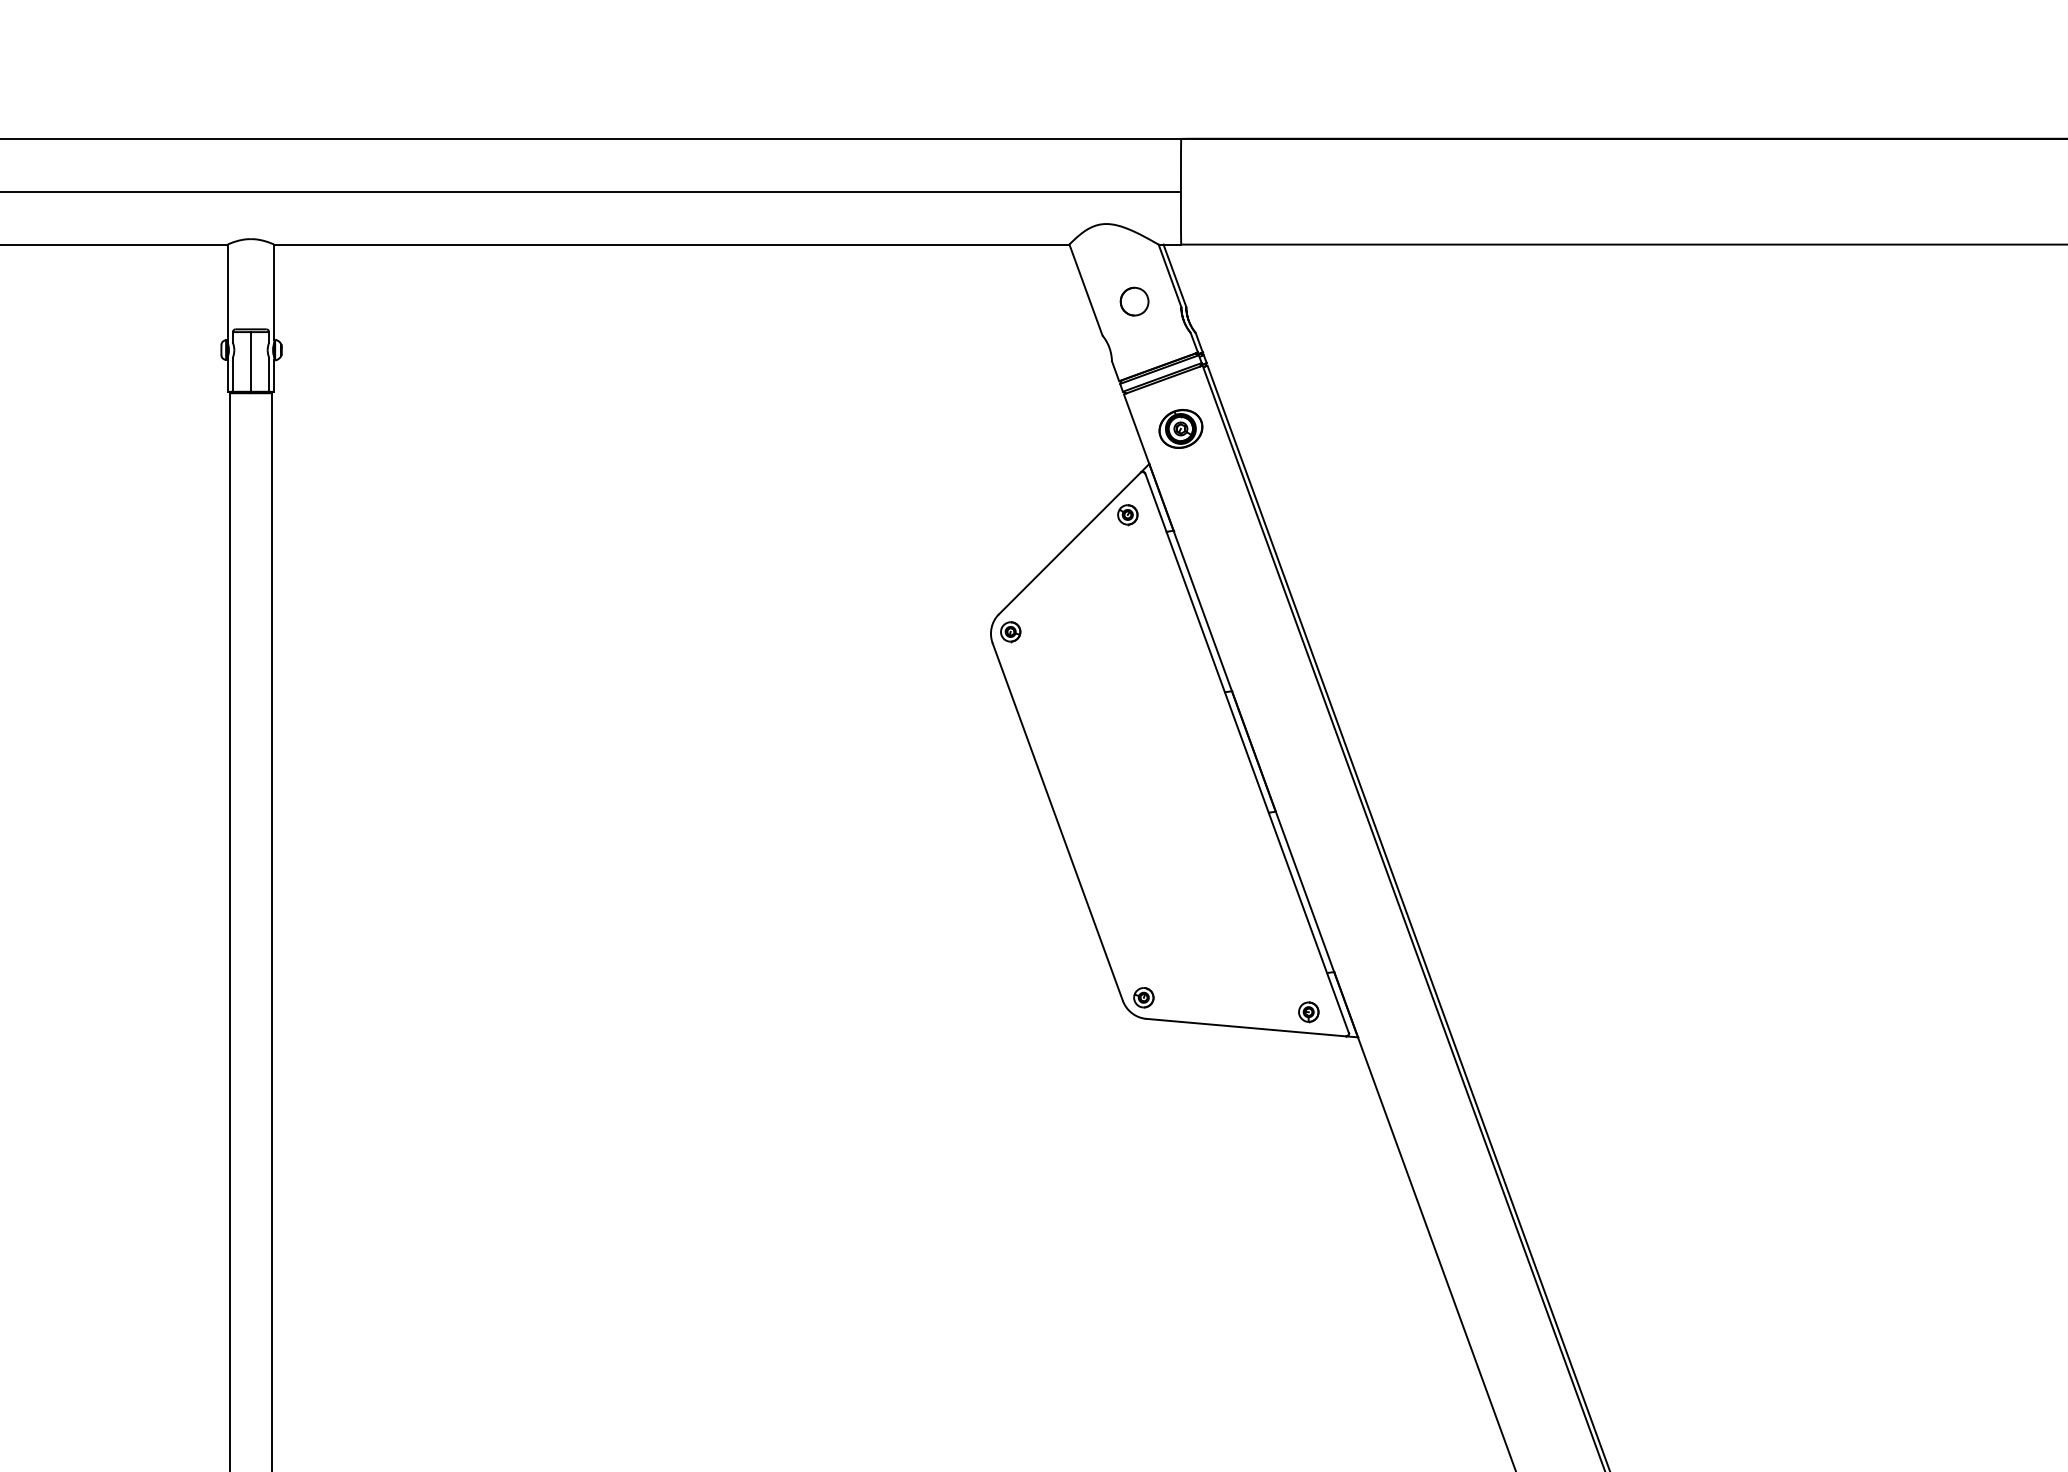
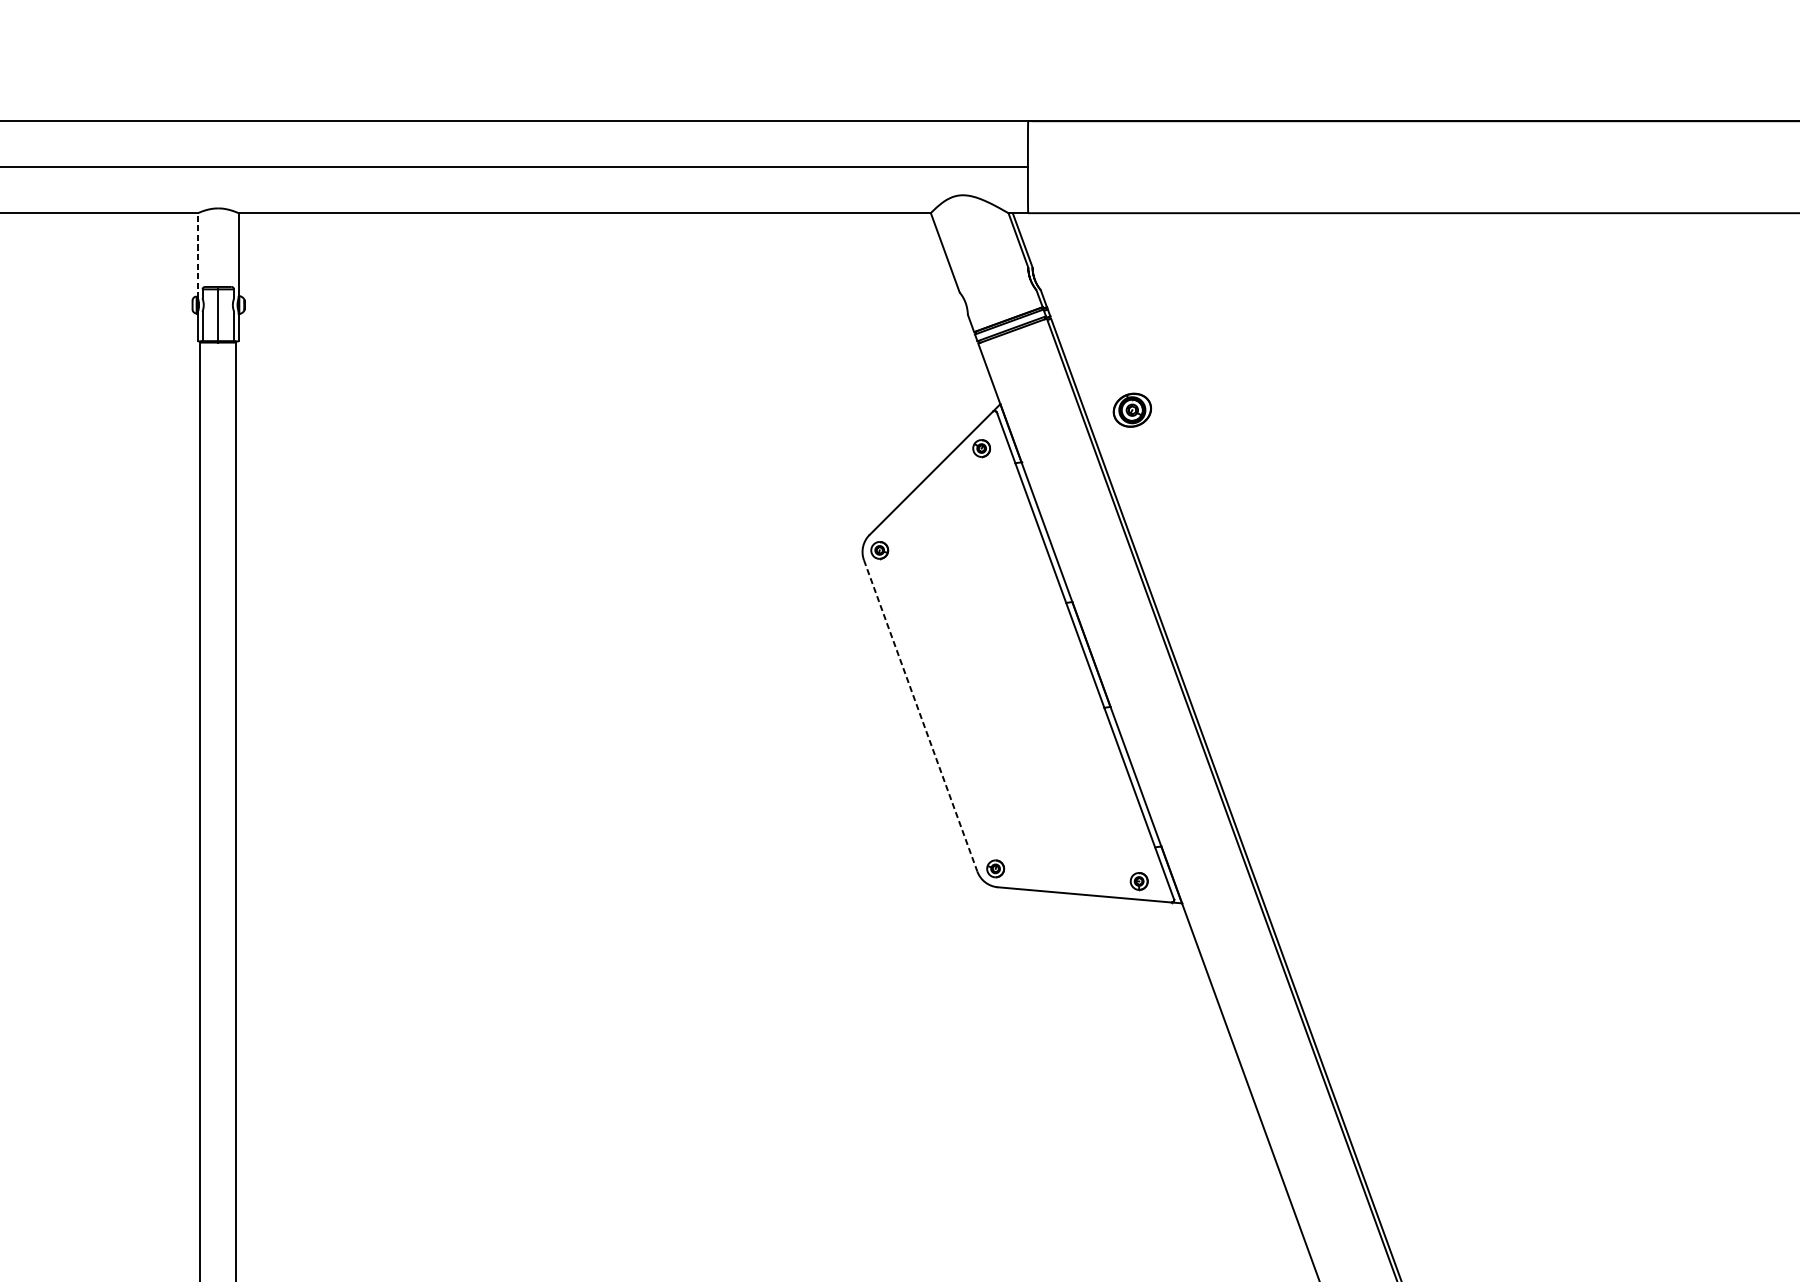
line: (227, 293) -> (197, 255), solid -> dashed
part: (1134, 301) -> (987, 262), removed
part: (1180, 428) -> (1132, 409), moved
line: (1057, 822) -> (920, 716), solid -> dashed

